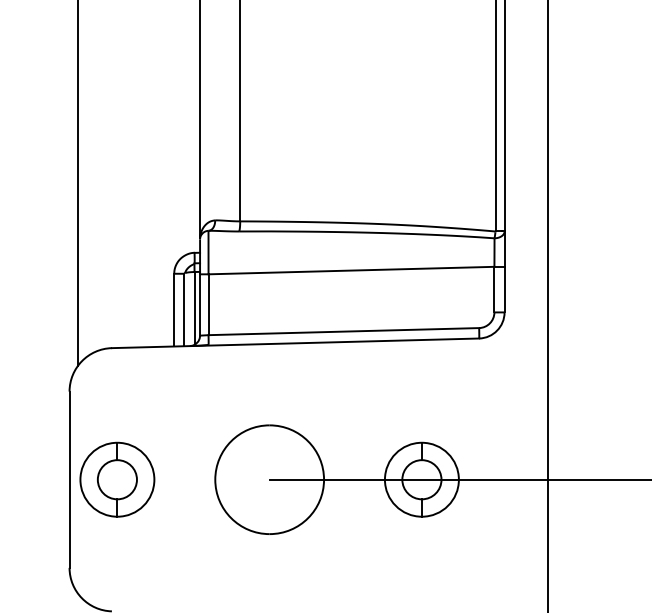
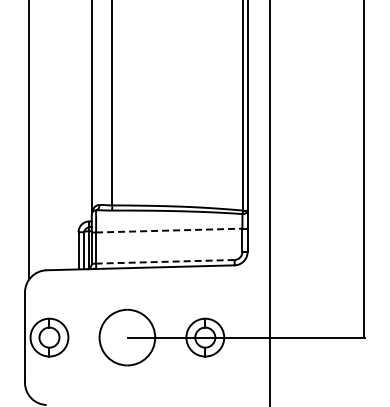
line: (351, 270) -> (169, 230), solid -> dashed
line: (342, 330) -> (164, 261), solid -> dashed

